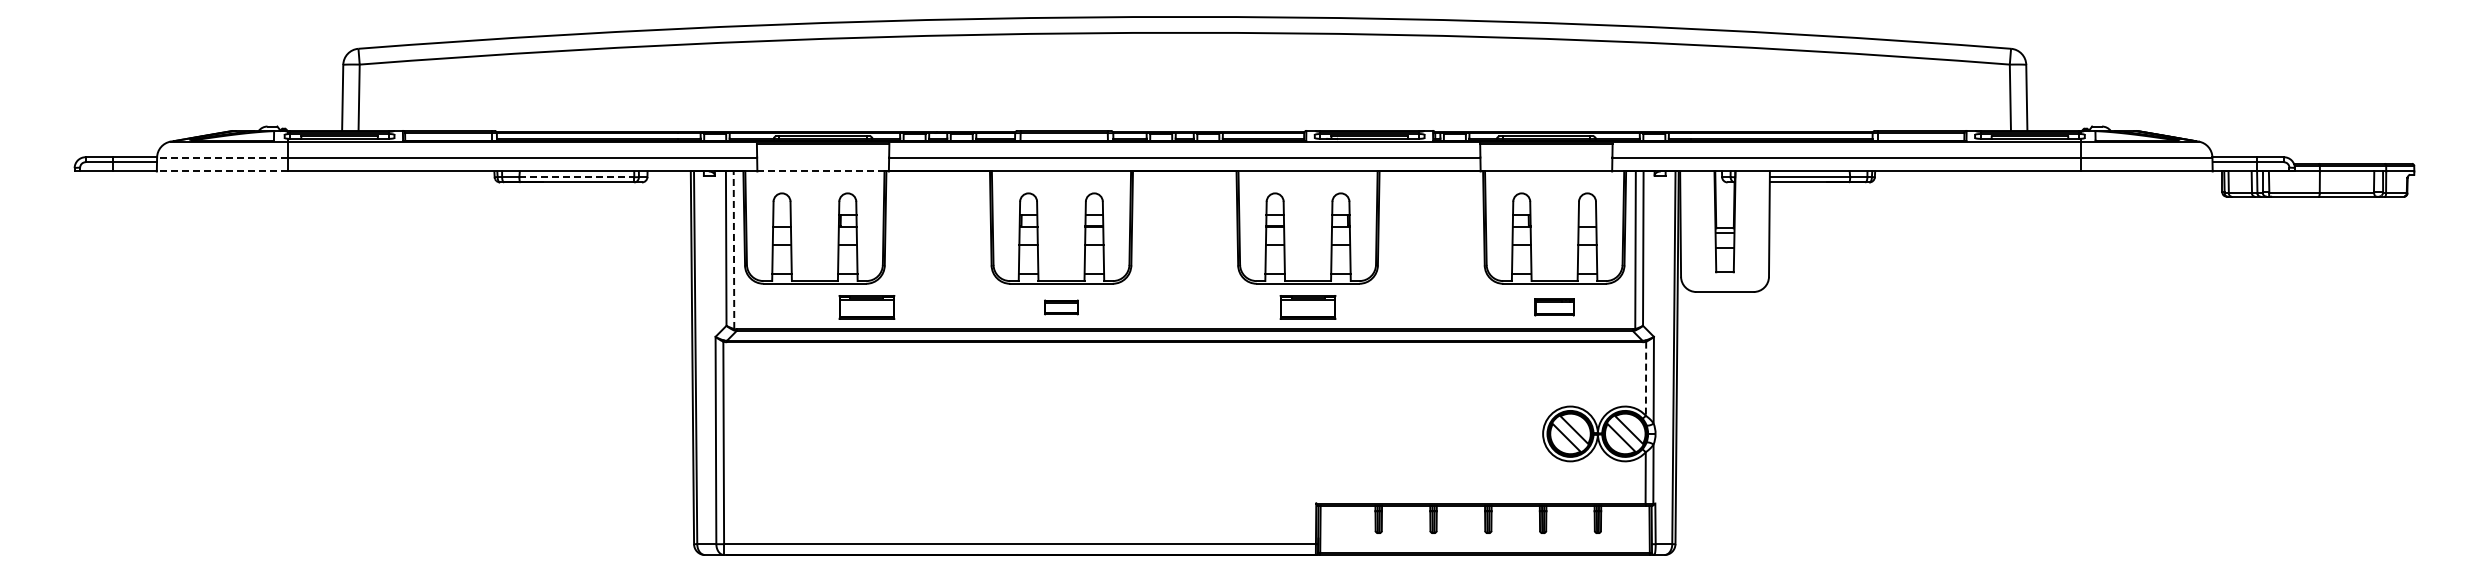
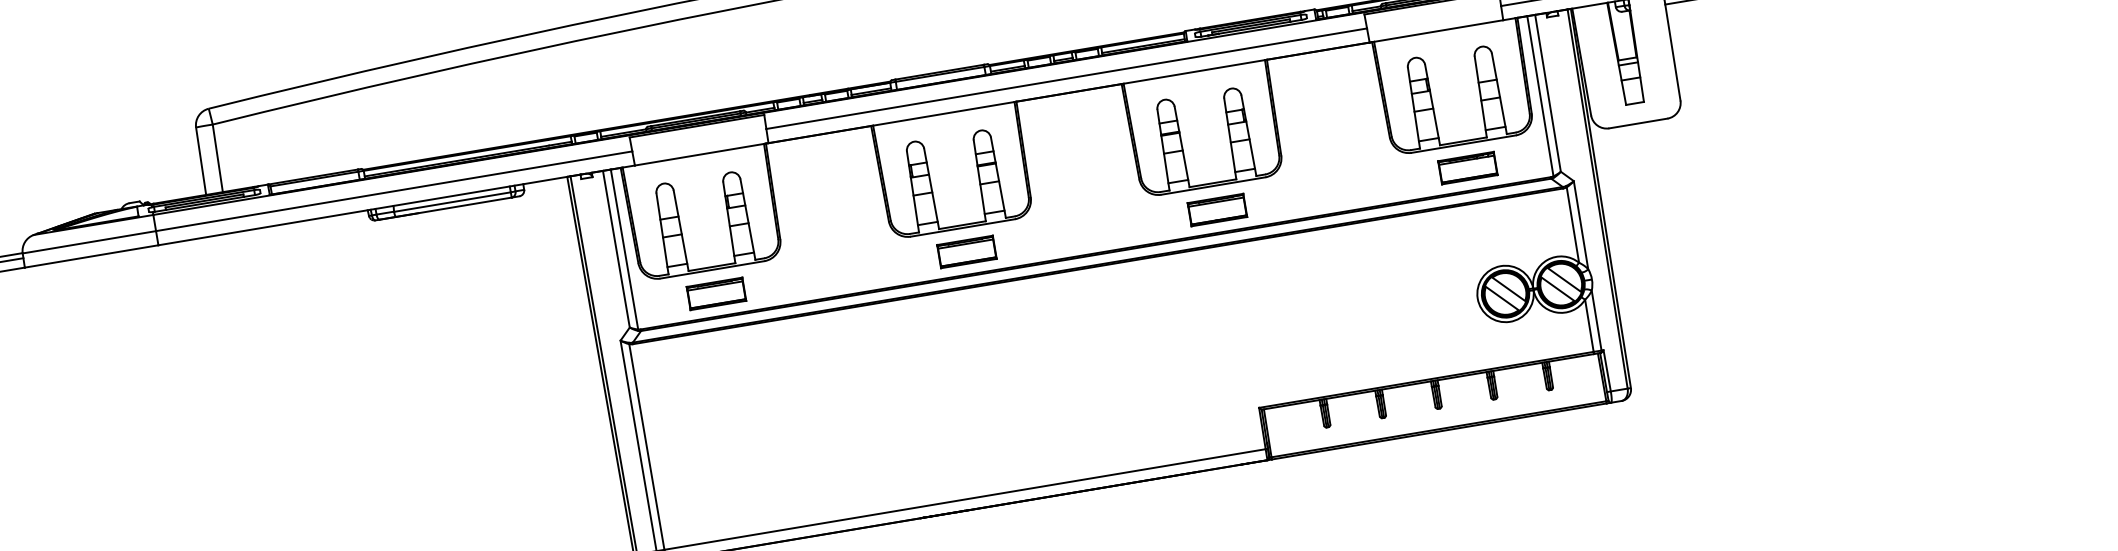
line: (222, 157) -> (89, 242), dashed -> solid
line: (222, 171) -> (91, 256), dashed -> solid
line: (823, 171) -> (702, 154), dashed -> solid
line: (577, 177) -> (453, 202), dashed -> solid
line: (733, 250) -> (624, 249), dashed -> solid
part: (866, 307) -> (716, 294), moved
part: (1061, 307) -> (966, 252), size x1.67
part: (1554, 307) -> (1467, 168), size x1.43
line: (1646, 379) -> (1573, 225), dashed -> solid

